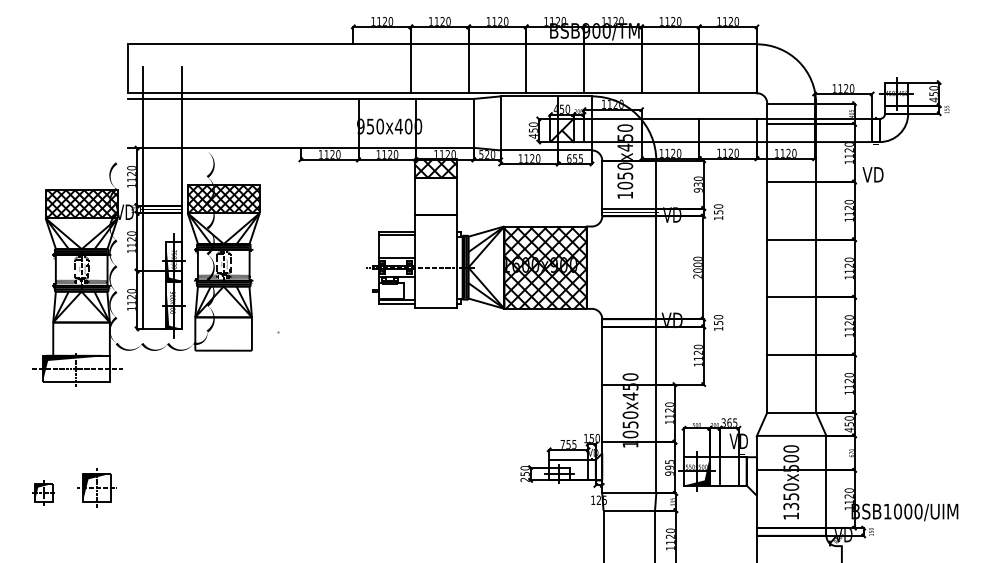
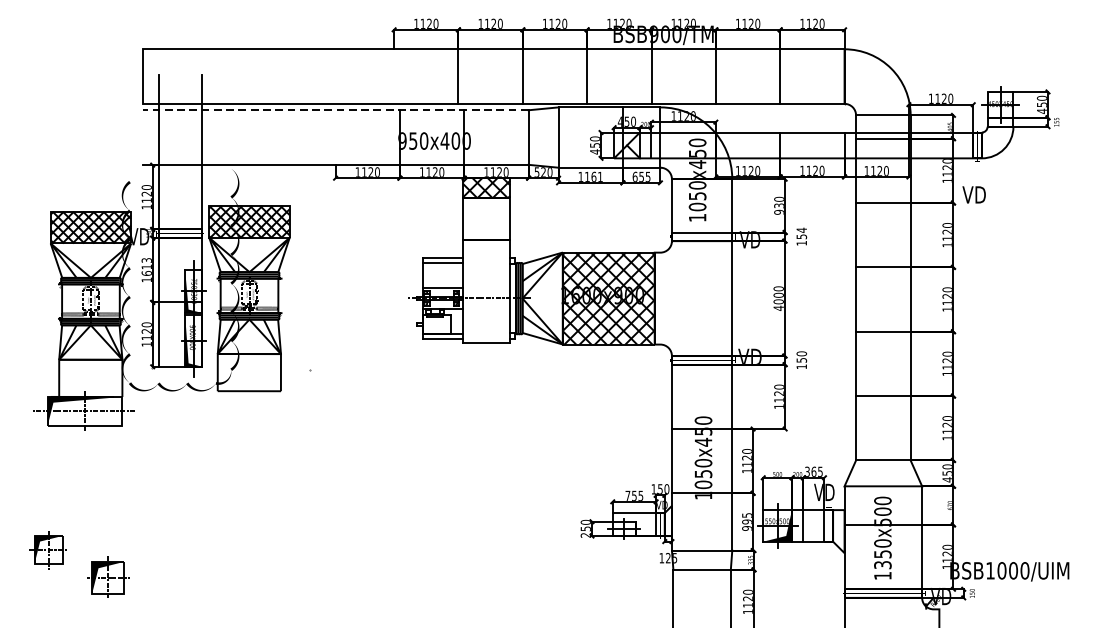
line: (300, 98) -> (335, 109), solid -> dashed
text: (535, 158) -> (597, 176), 1120 -> 1161
text: (718, 206) -> (801, 230), 150 -> 154
text: (131, 239) -> (146, 267), 1120 -> 1613
text: (697, 276) -> (778, 308), 2000 -> 4000
part: (96, 487) -> (107, 577), moved
part: (43, 492) -> (48, 549), size x1.4

